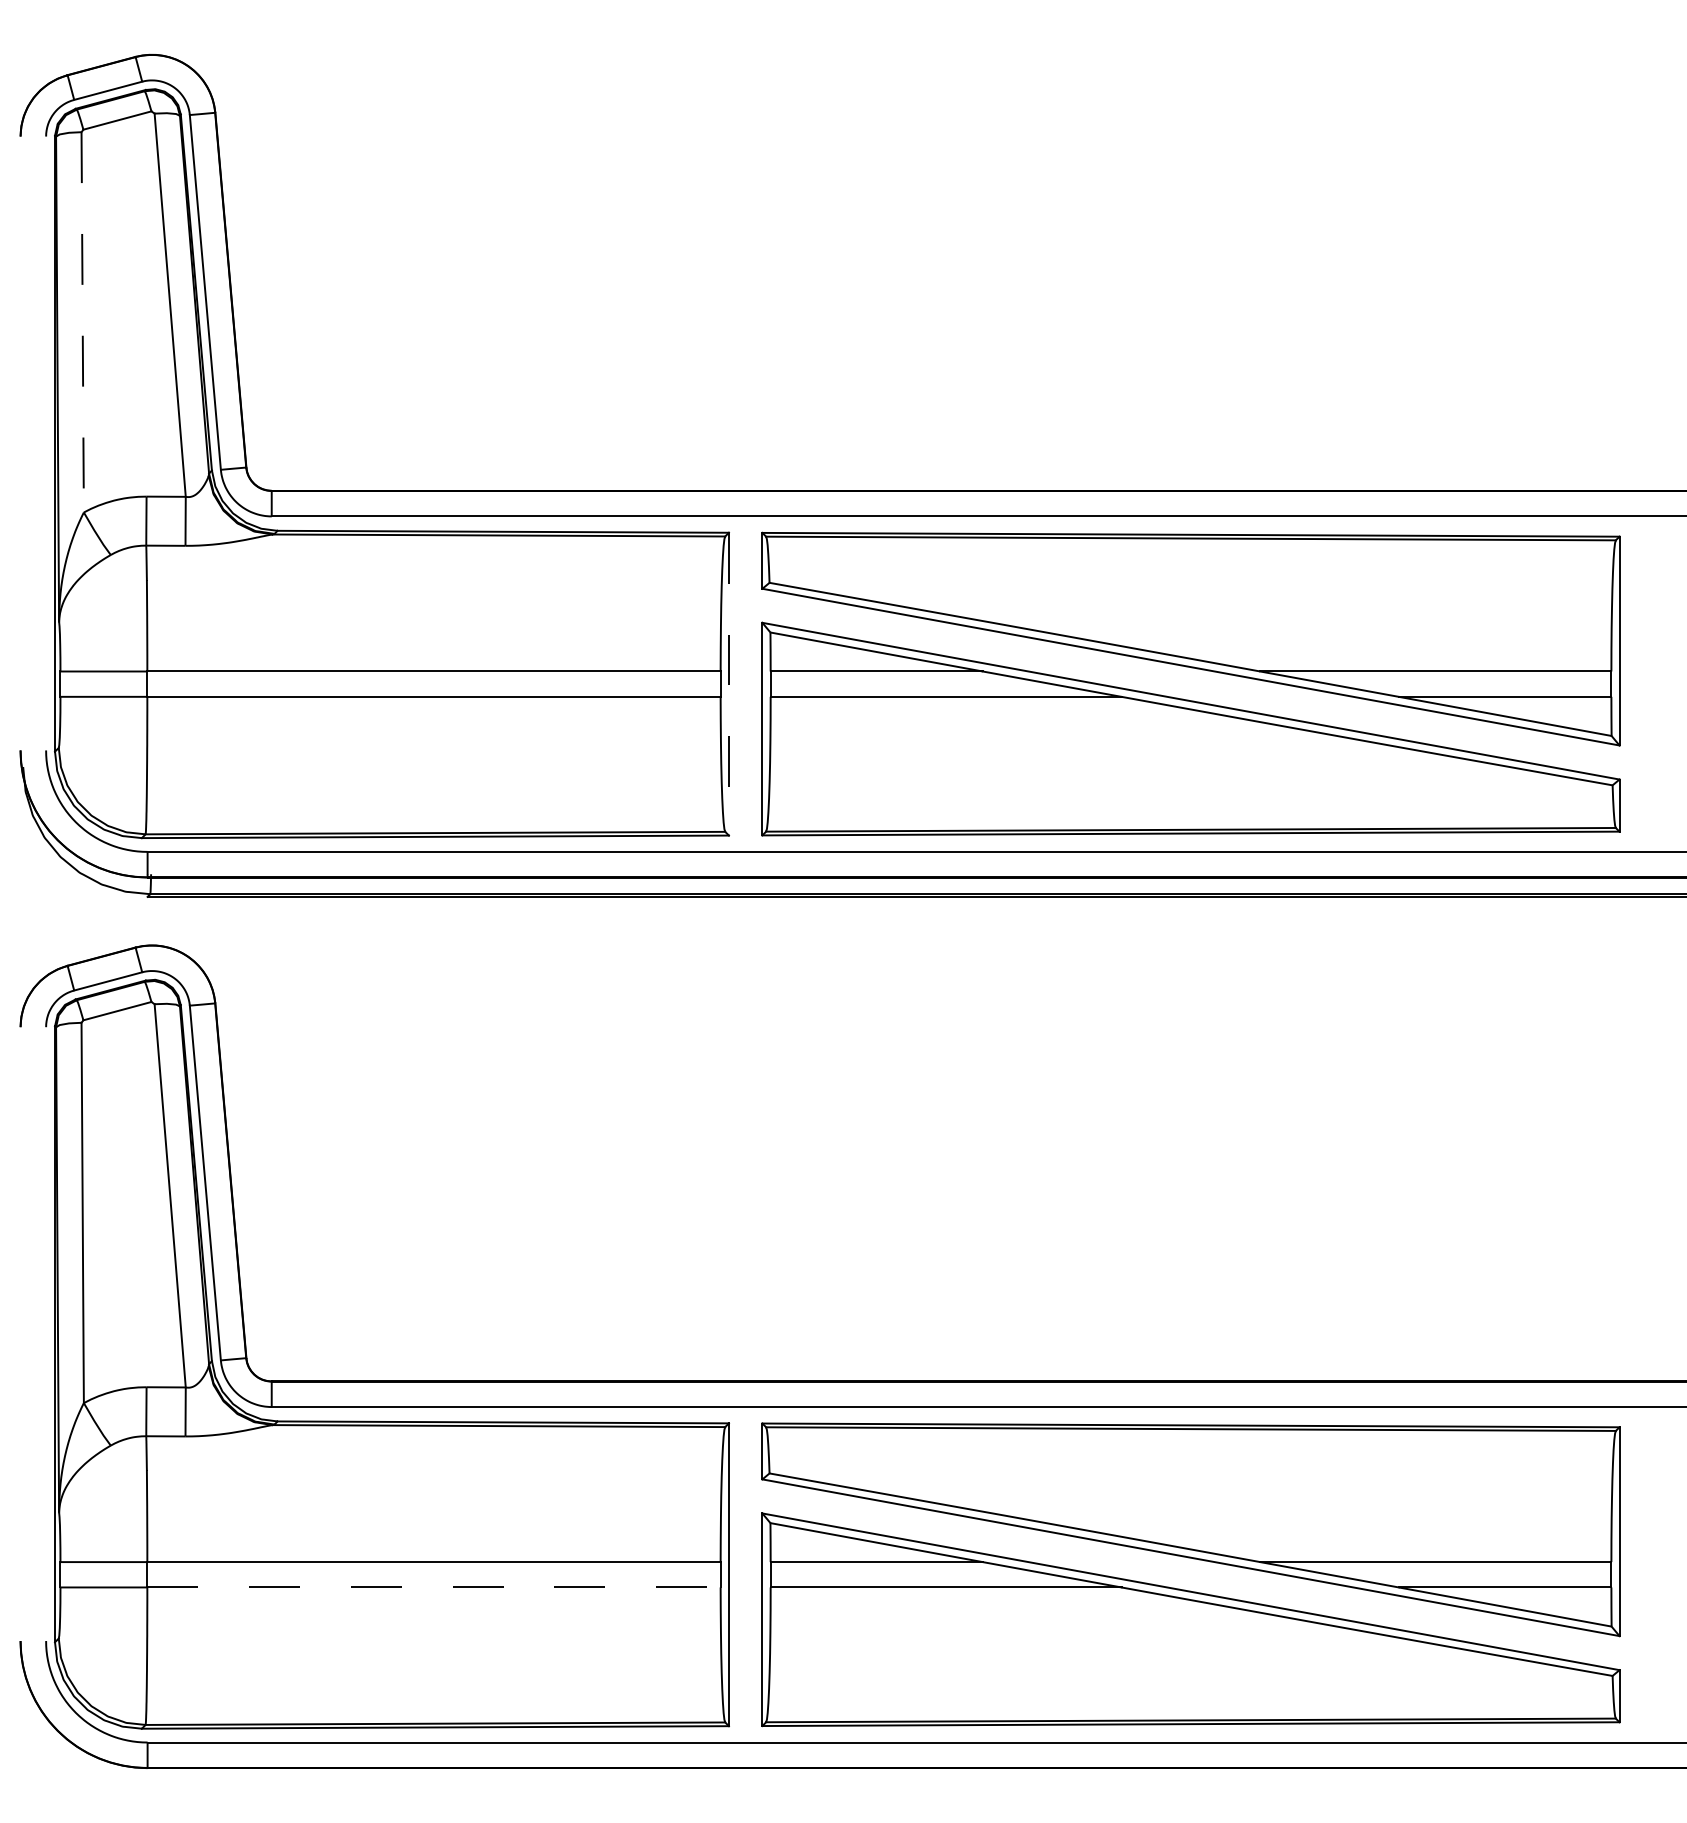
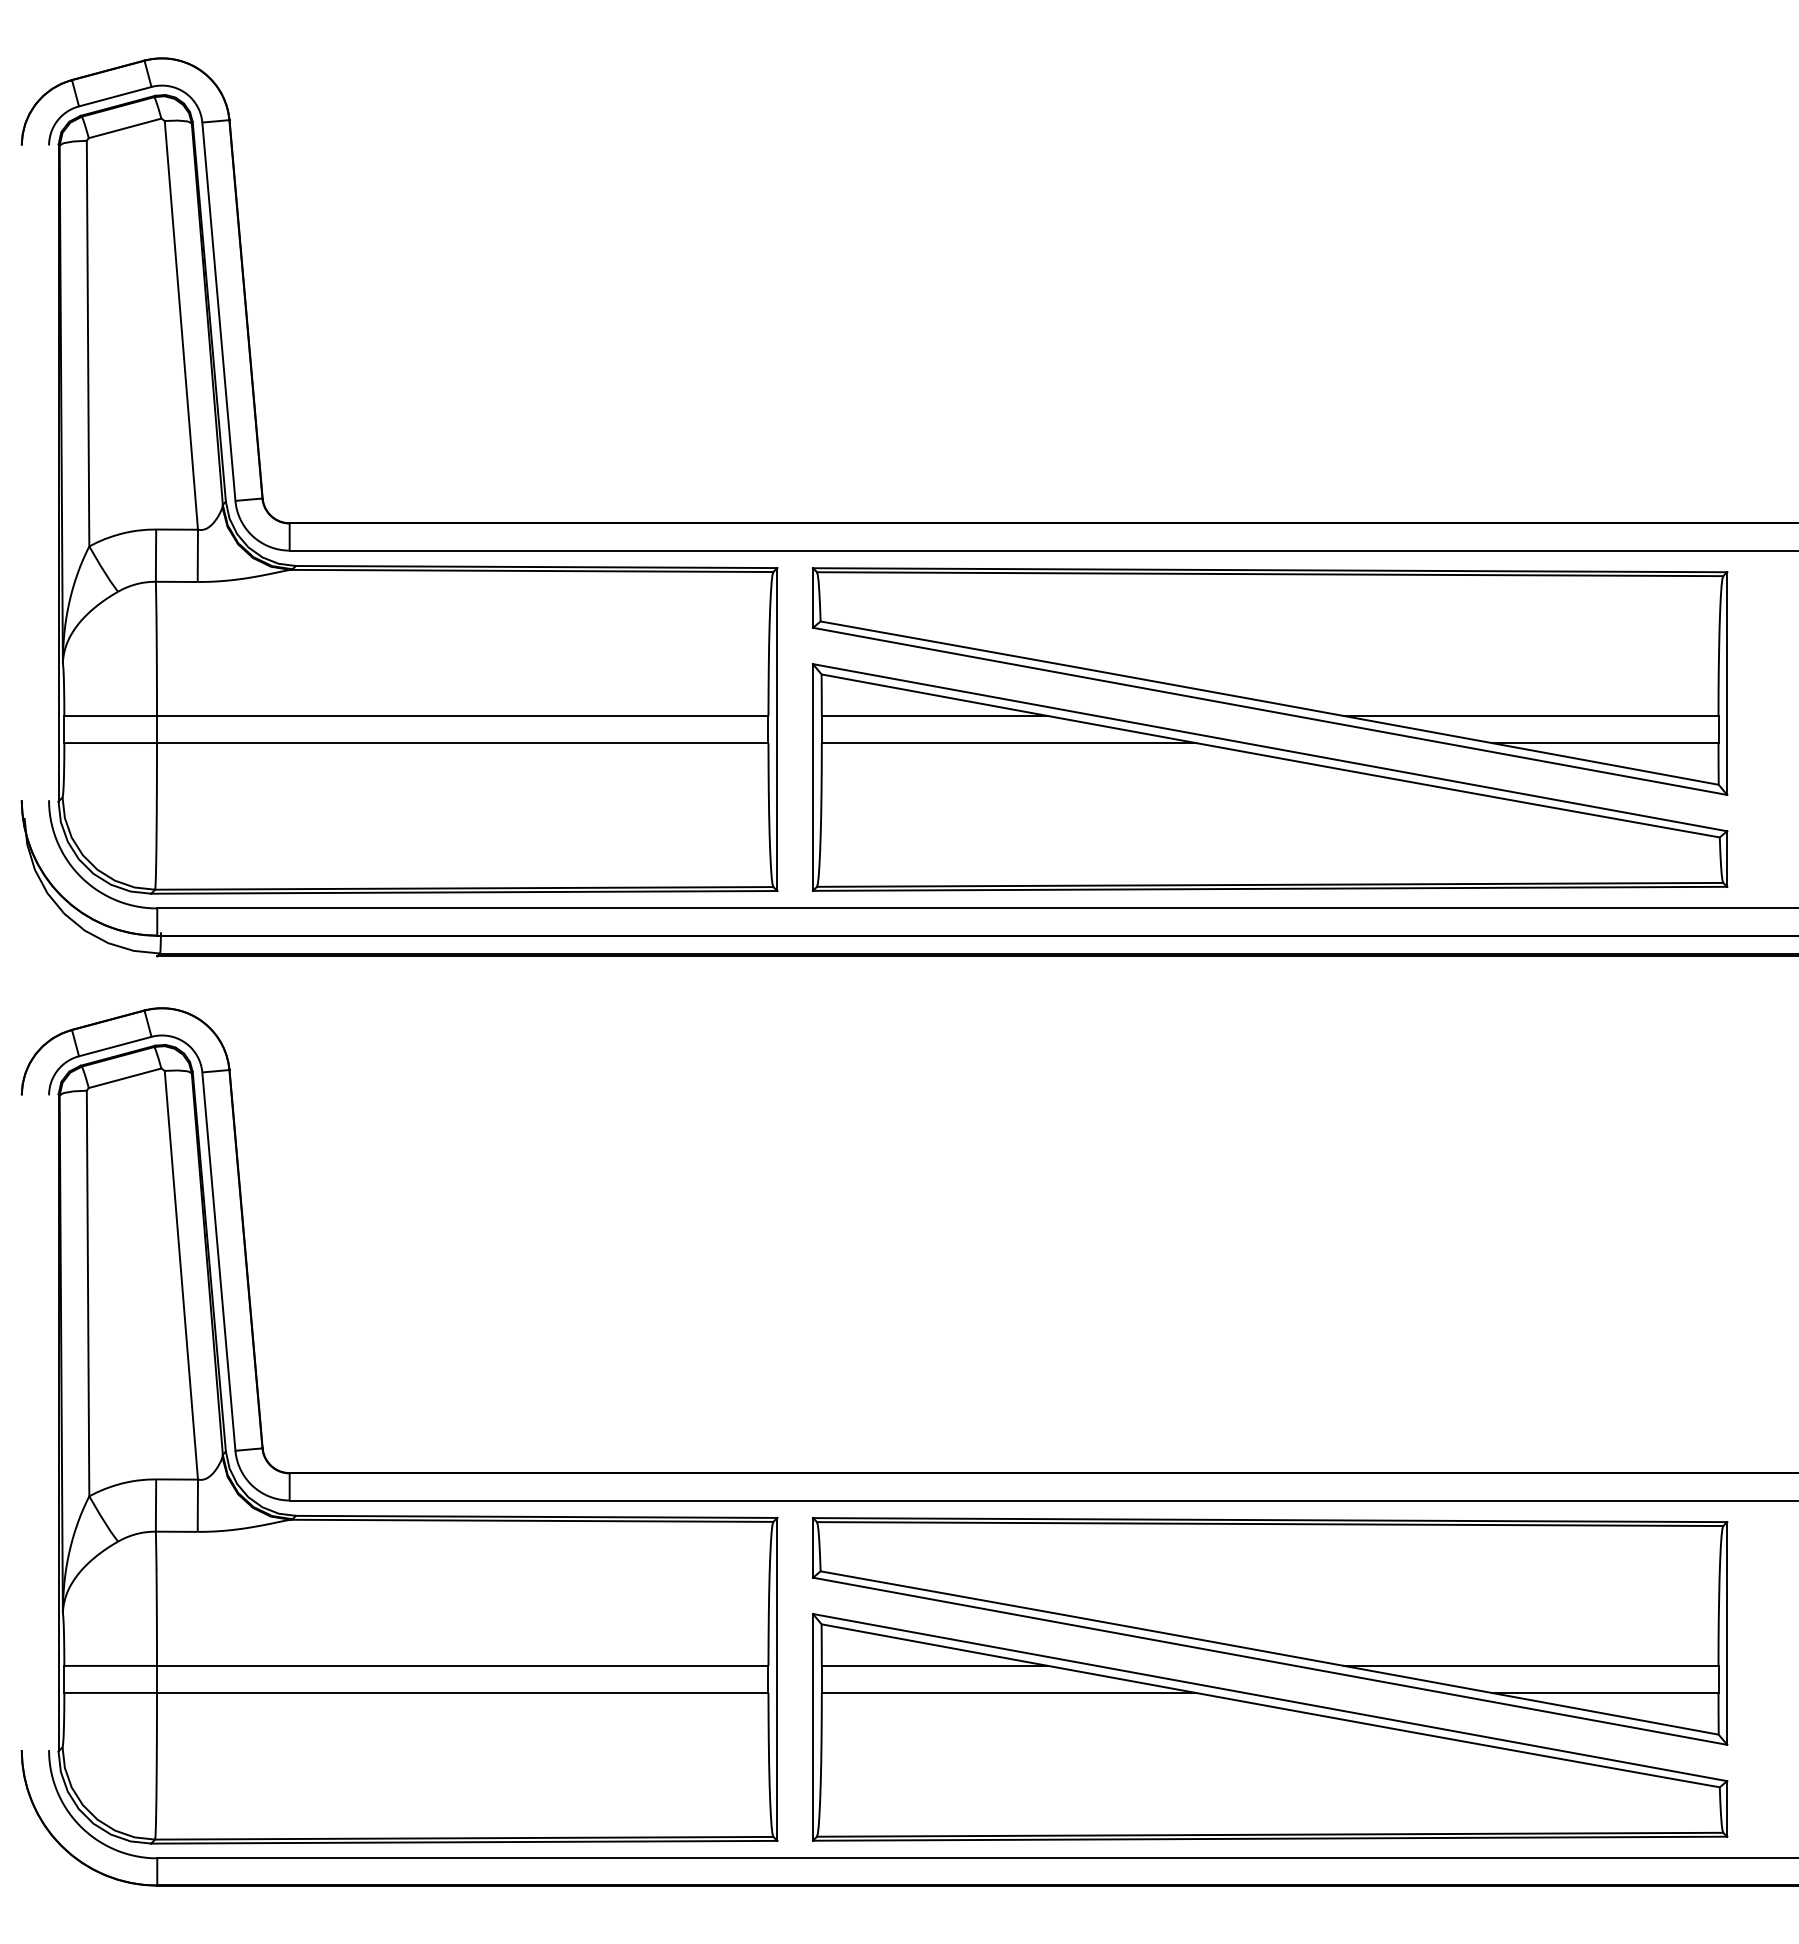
line: (83, 322) -> (88, 343), dashed -> solid
line: (729, 685) -> (777, 730), dashed -> solid
line: (433, 1587) -> (462, 1692), dashed -> solid

